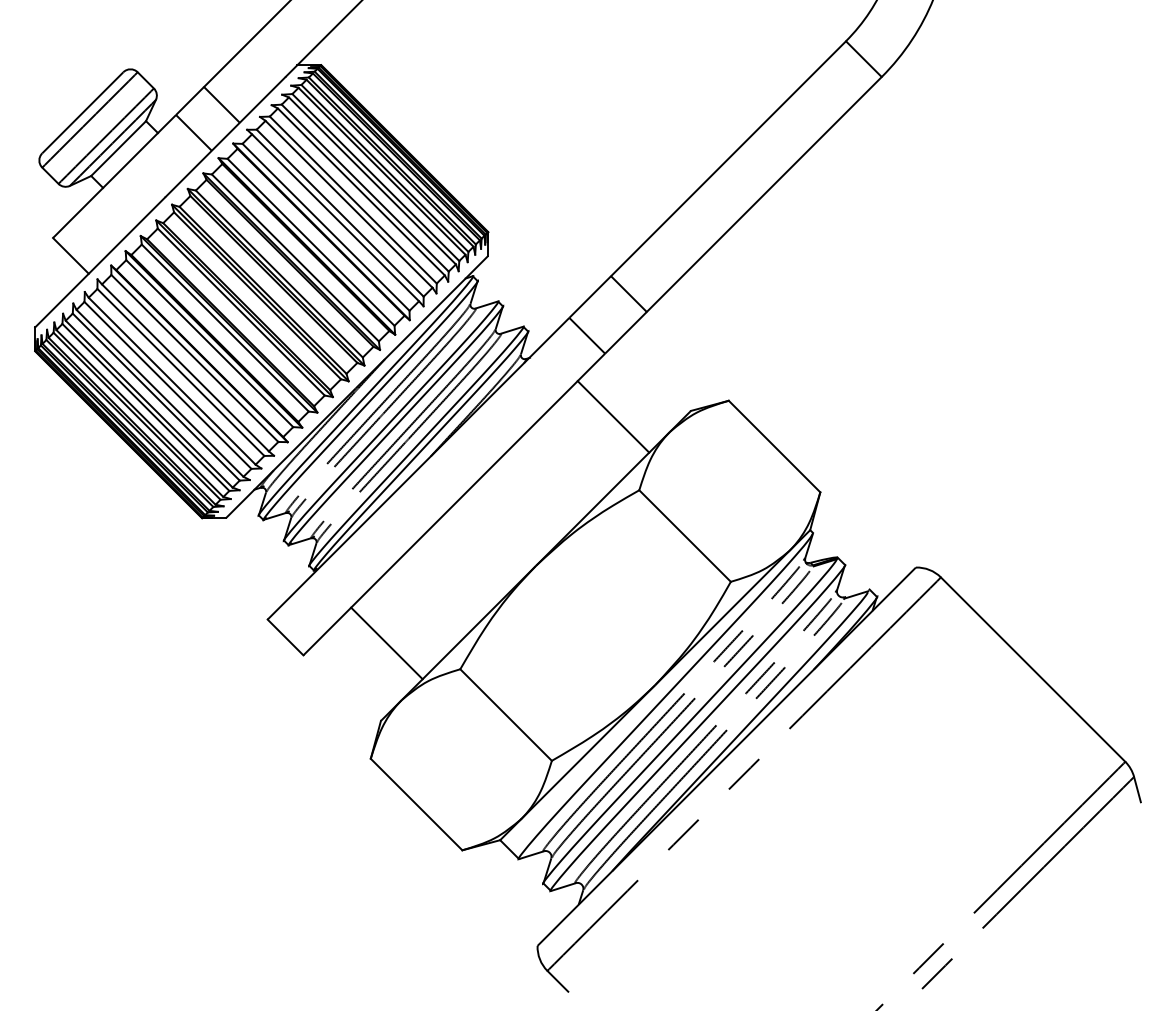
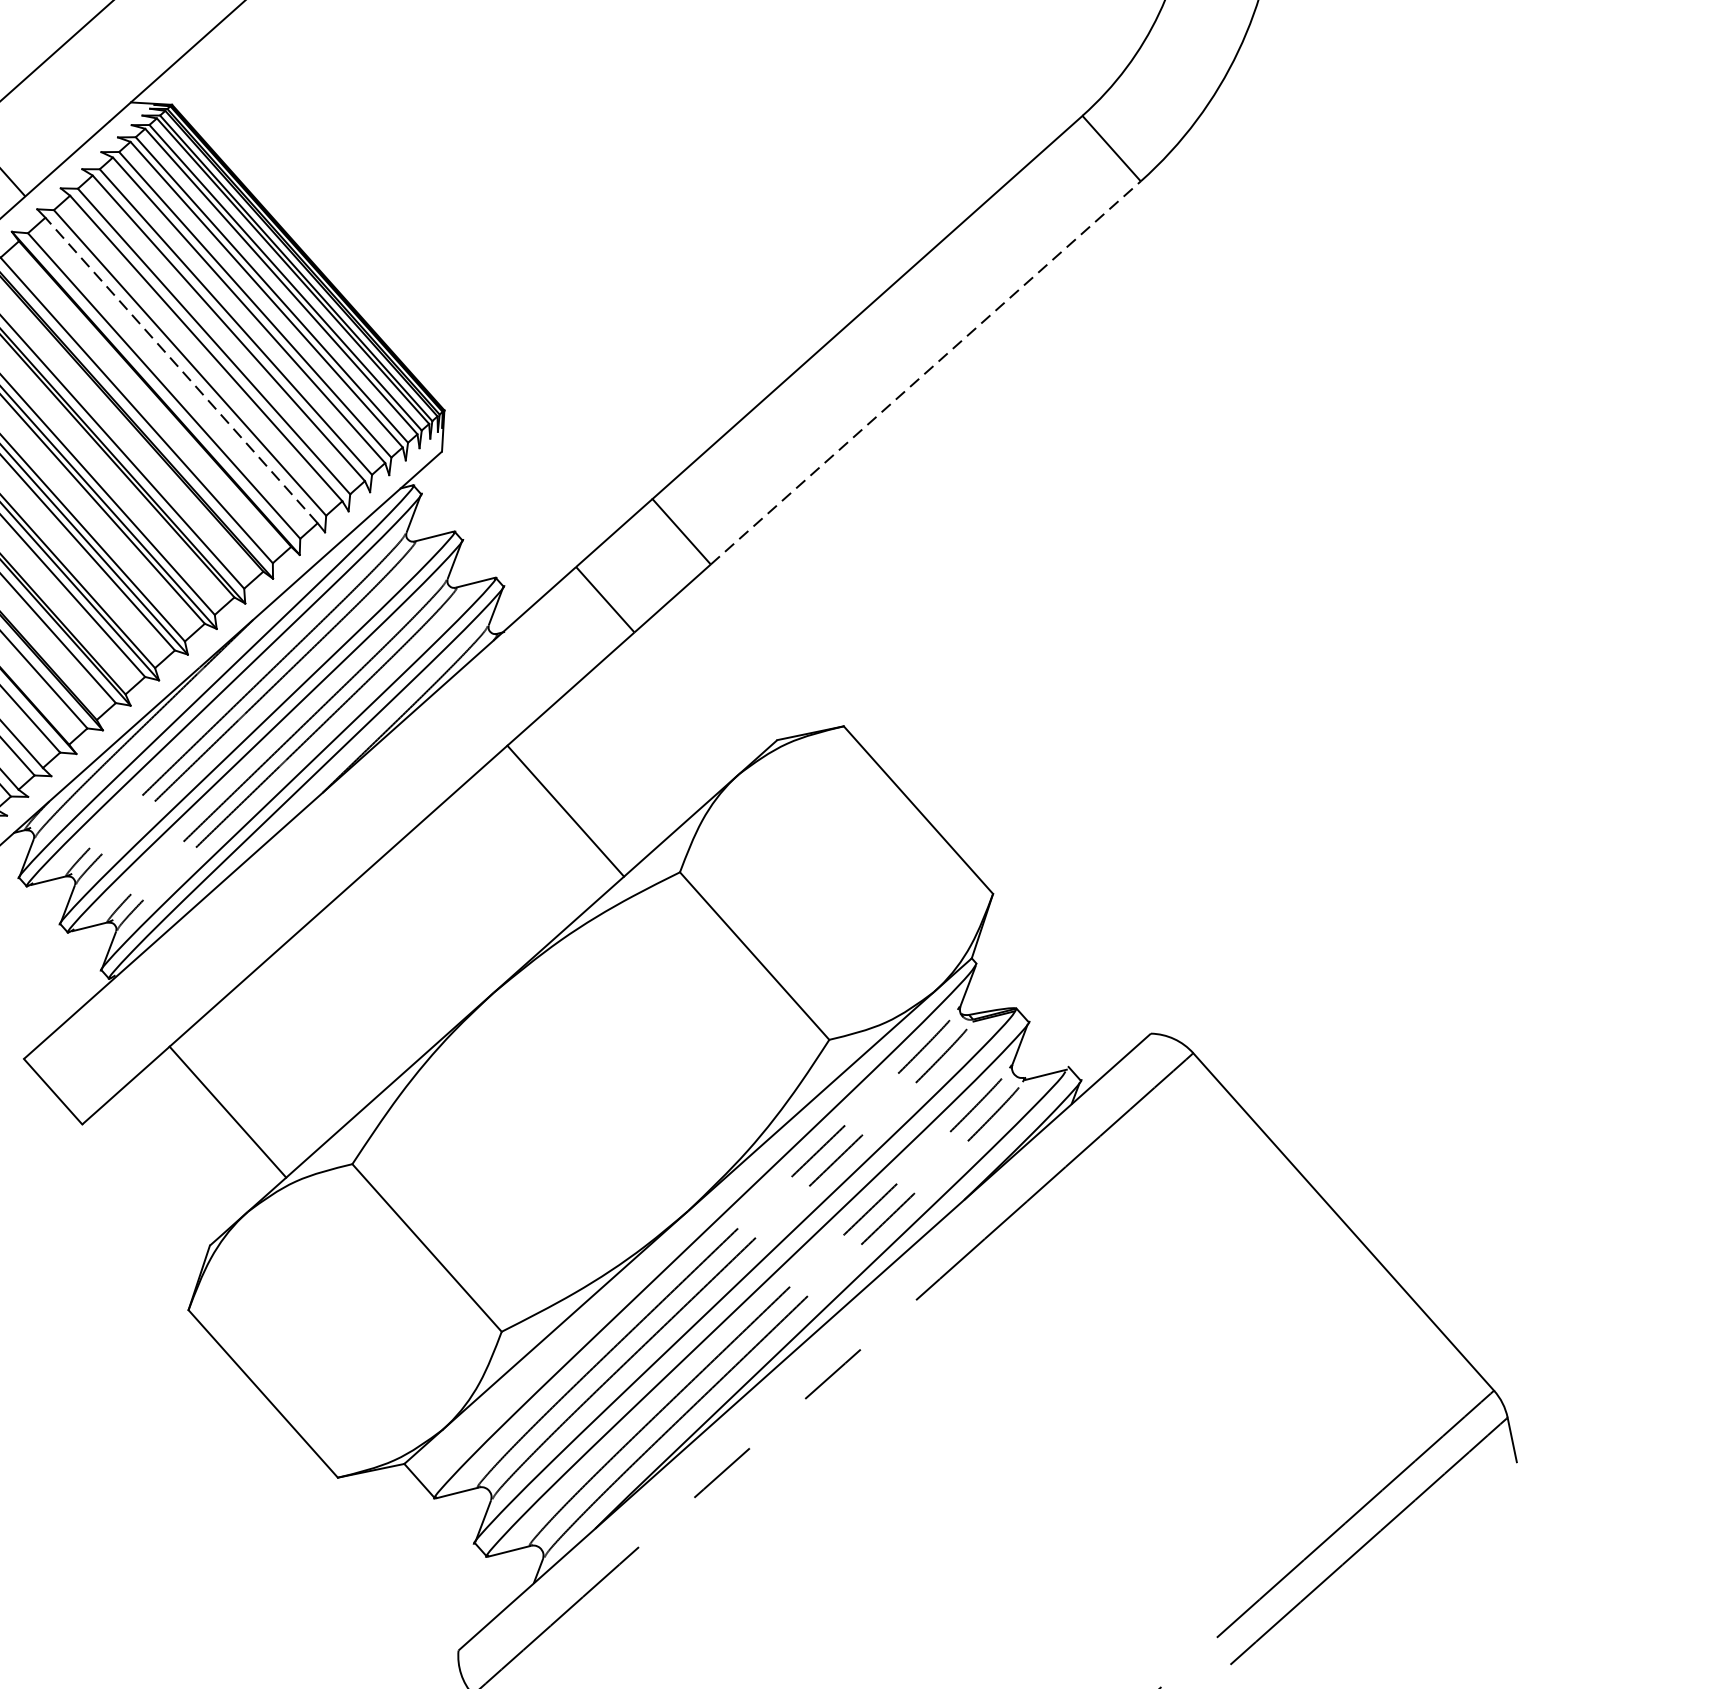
line: (764, 194) -> (926, 372), solid -> dashed
line: (335, 217) -> (181, 369), solid -> dashed
line: (613, 416) -> (565, 810), moved

